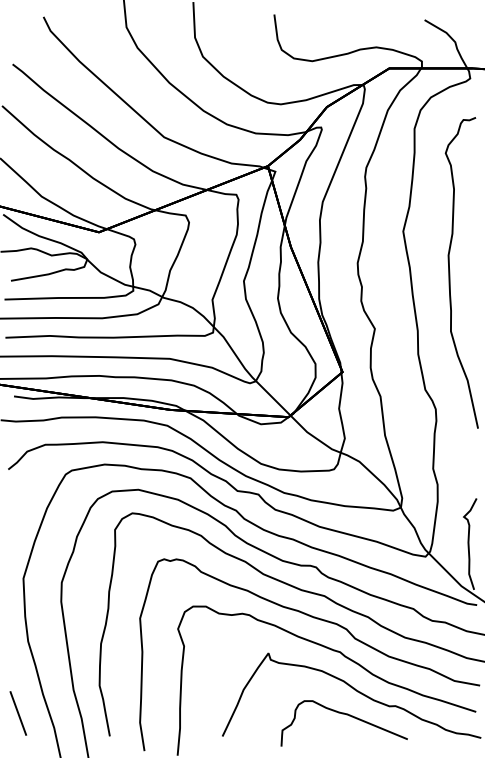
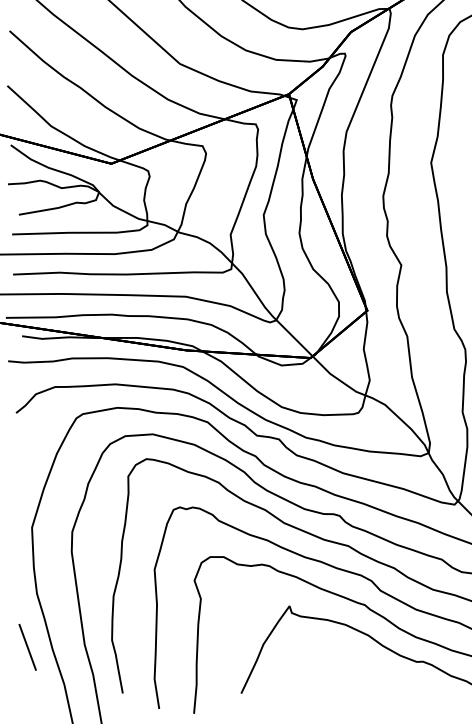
line: (18, 713) -> (27, 647), moved
curve: (346, 715) -> (371, 671), removed

